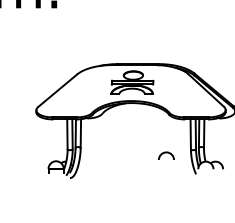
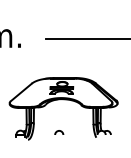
arc: (166, 153) -> (59, 131), moved

